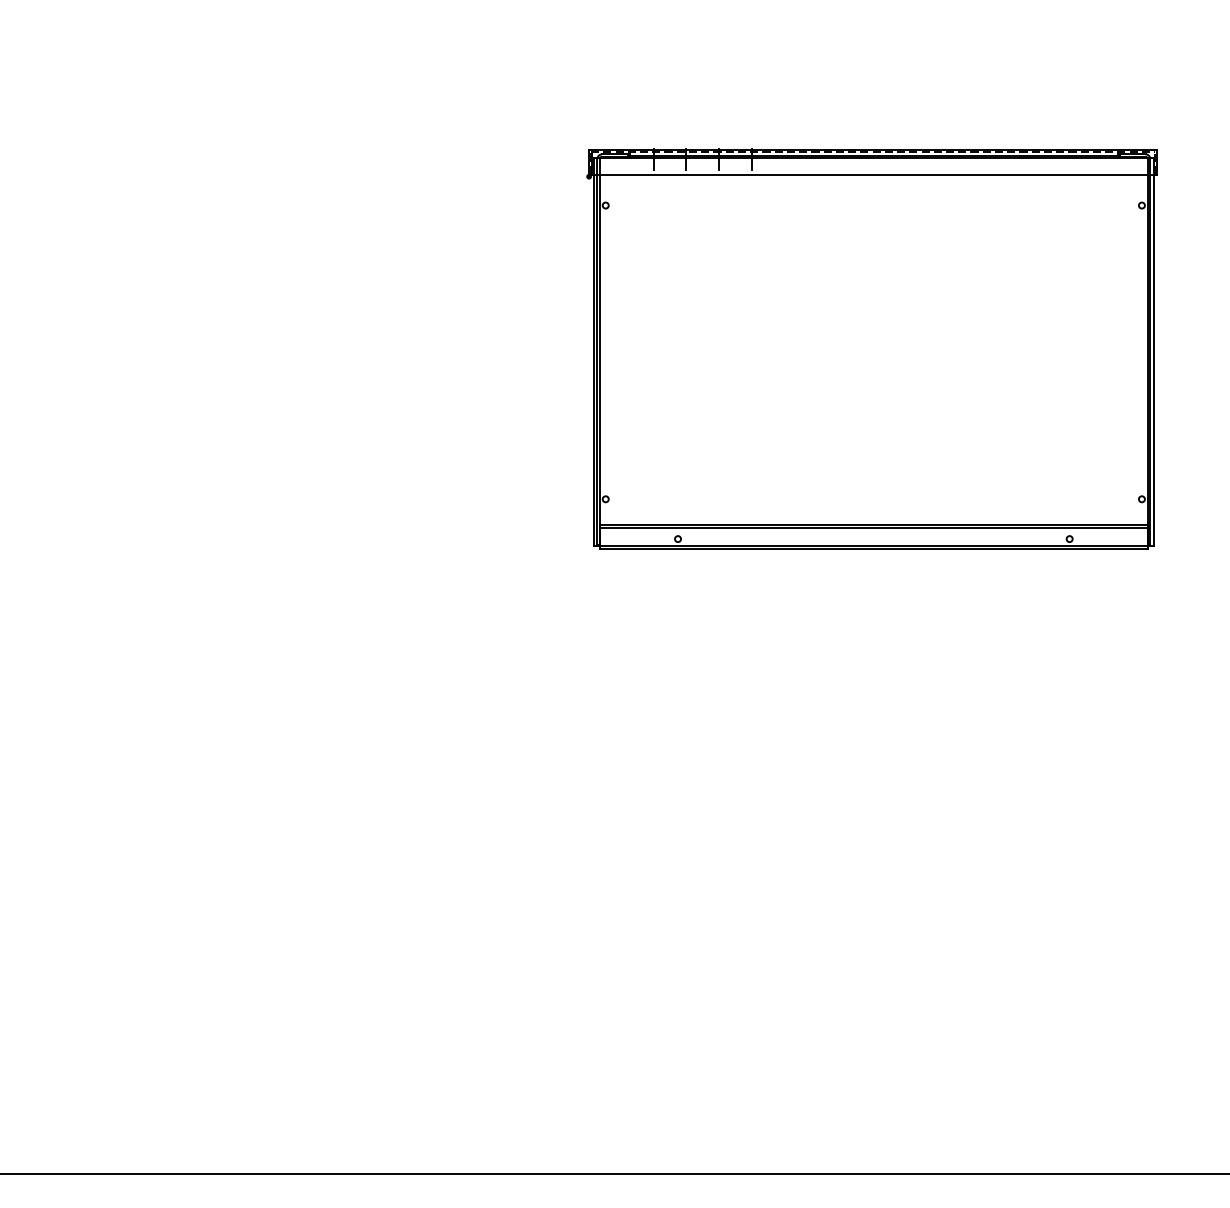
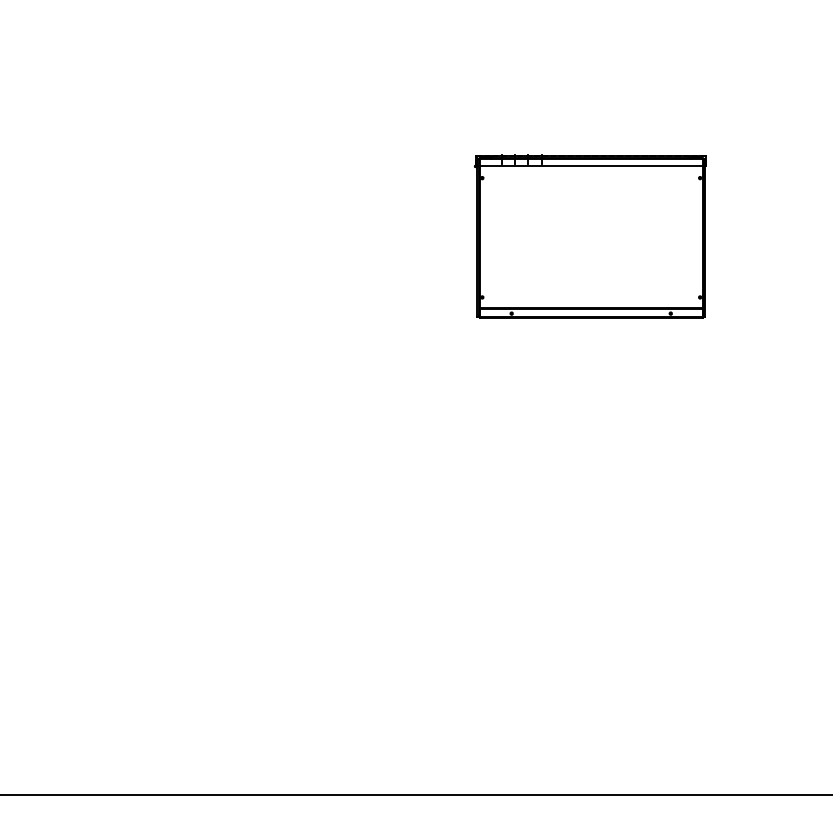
part: (871, 349) -> (590, 236), size x0.6

